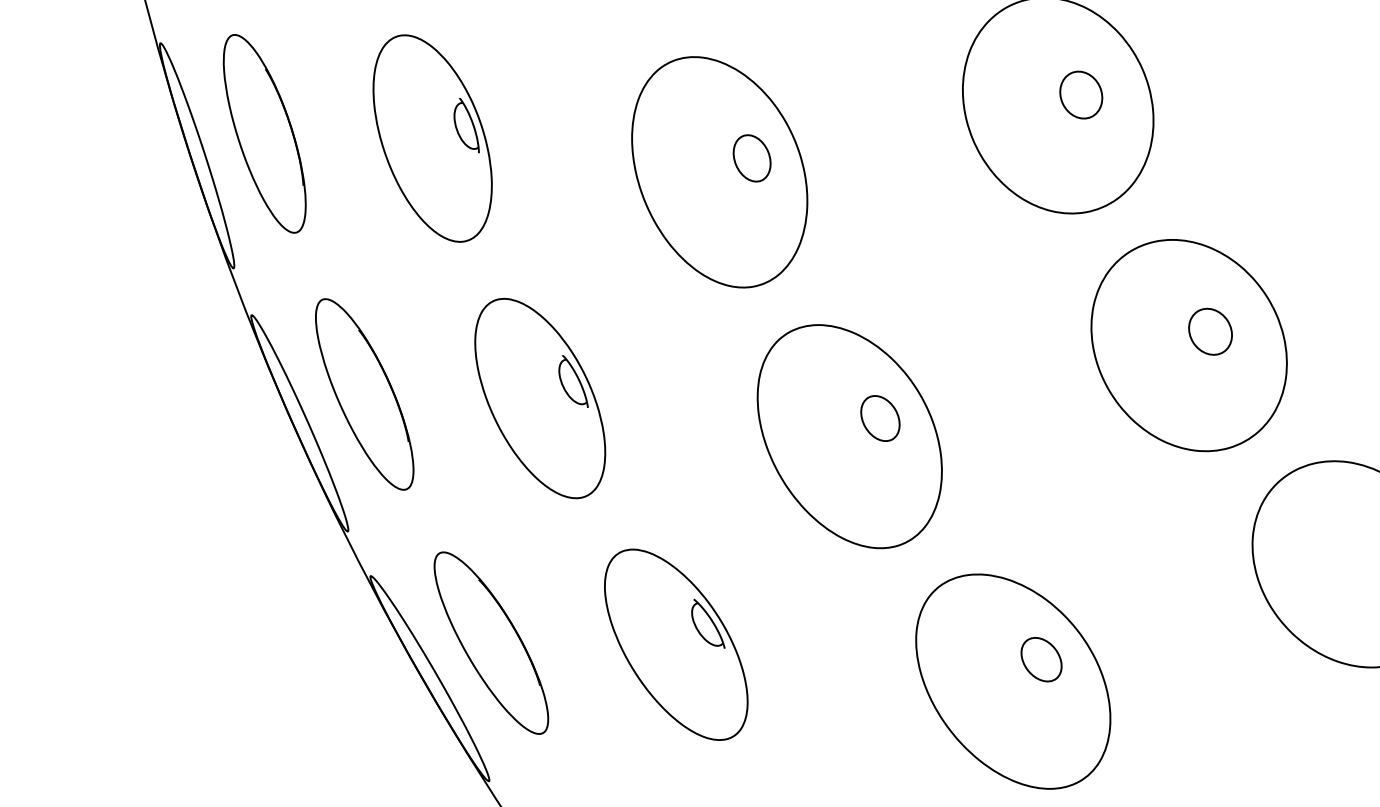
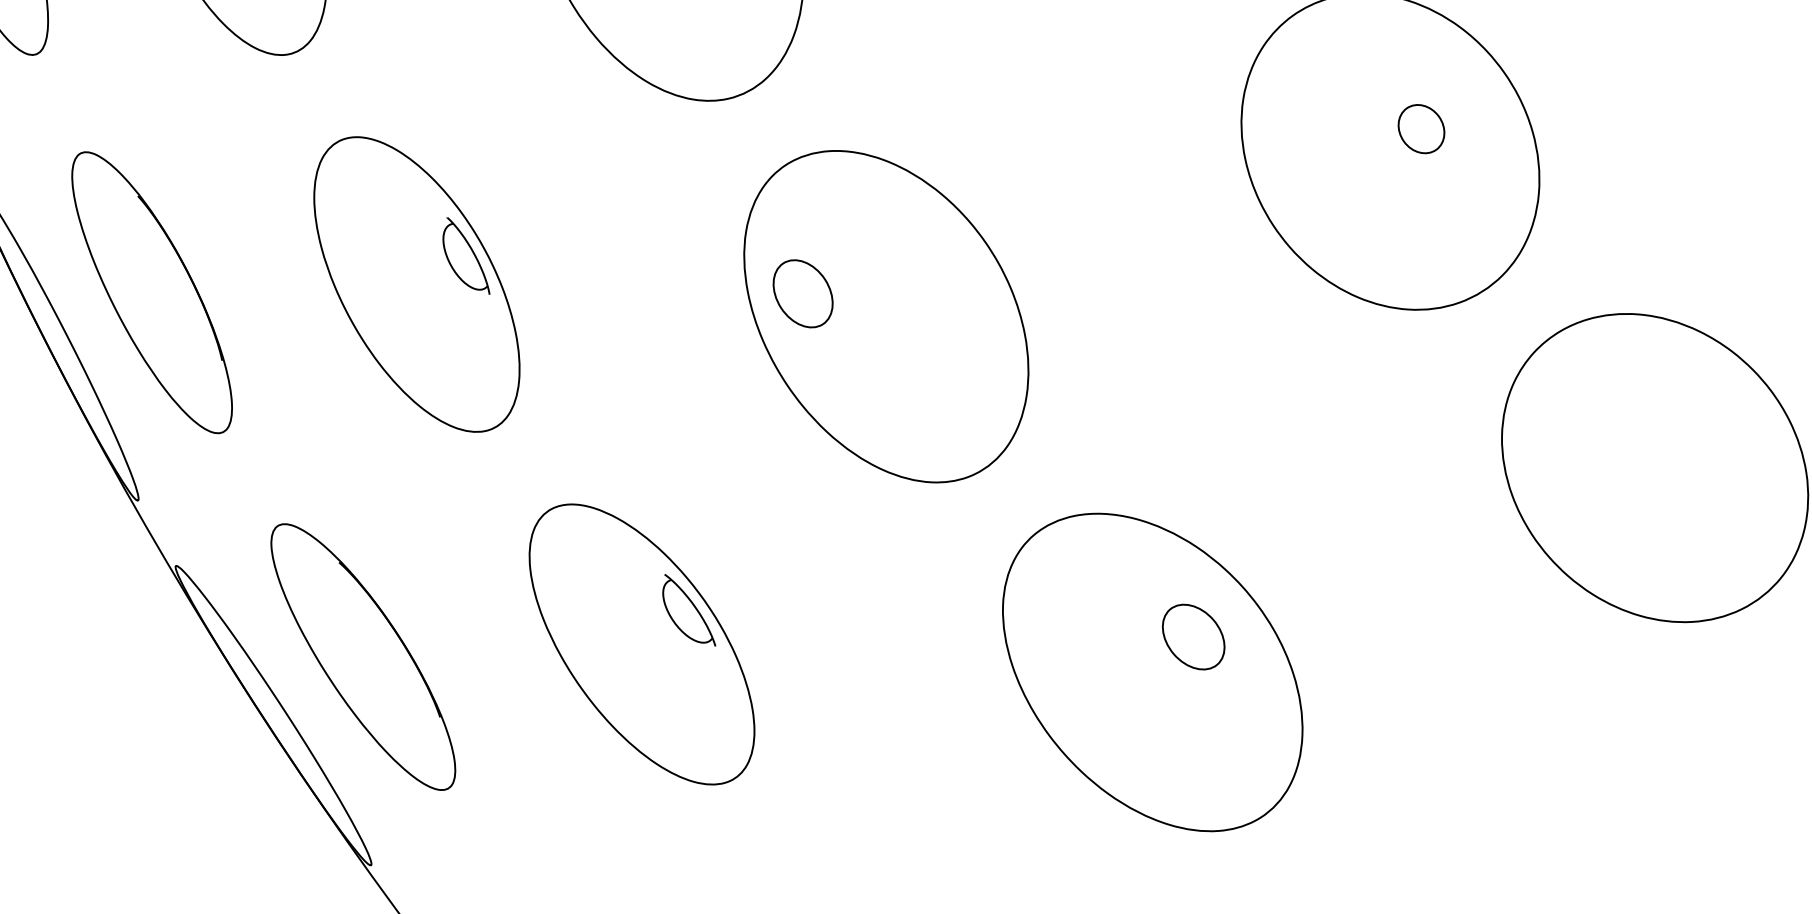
part: (1210, 331) -> (1421, 128), size x0.7
part: (880, 418) -> (803, 293), moved

